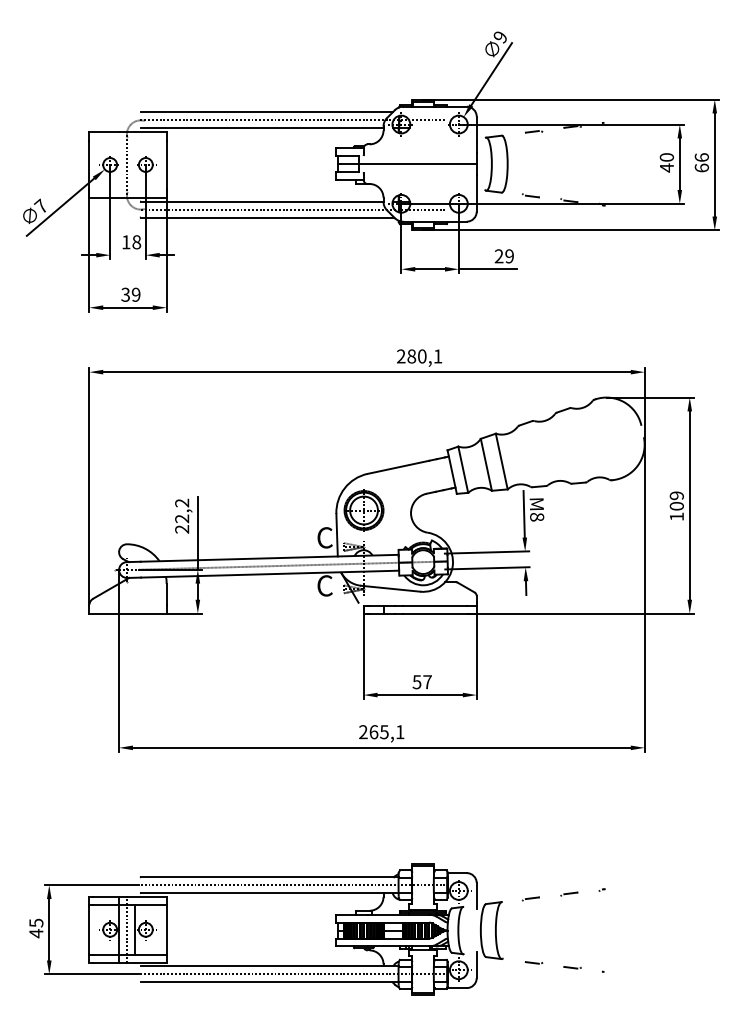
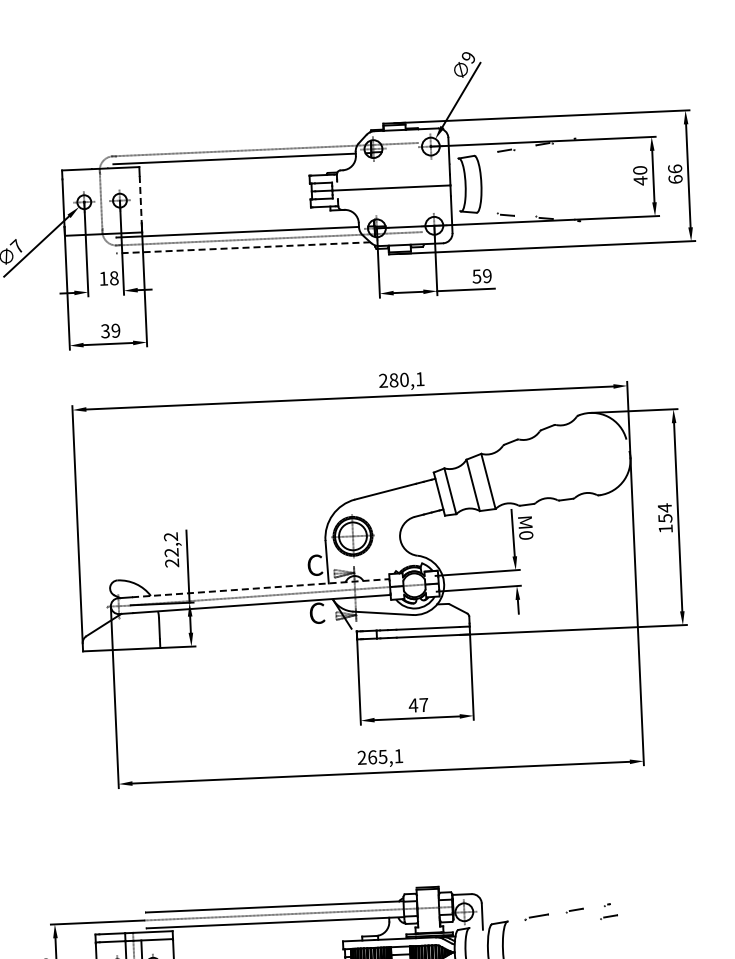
line: (266, 112) -> (238, 142), removed
line: (166, 164) -> (140, 199), solid -> dashed
line: (267, 217) -> (243, 247), solid -> dashed
text: (498, 256) -> (476, 276), 29 -> 59
text: (676, 500) -> (664, 512), 109 -> 154
text: (536, 517) -> (525, 535), M8 -> M0
line: (270, 558) -> (261, 588), solid -> dashed
text: (416, 682) -> (412, 705), 57 -> 47
part: (530, 898) -> (536, 916), size x1.4
line: (603, 901) -> (609, 916), added

